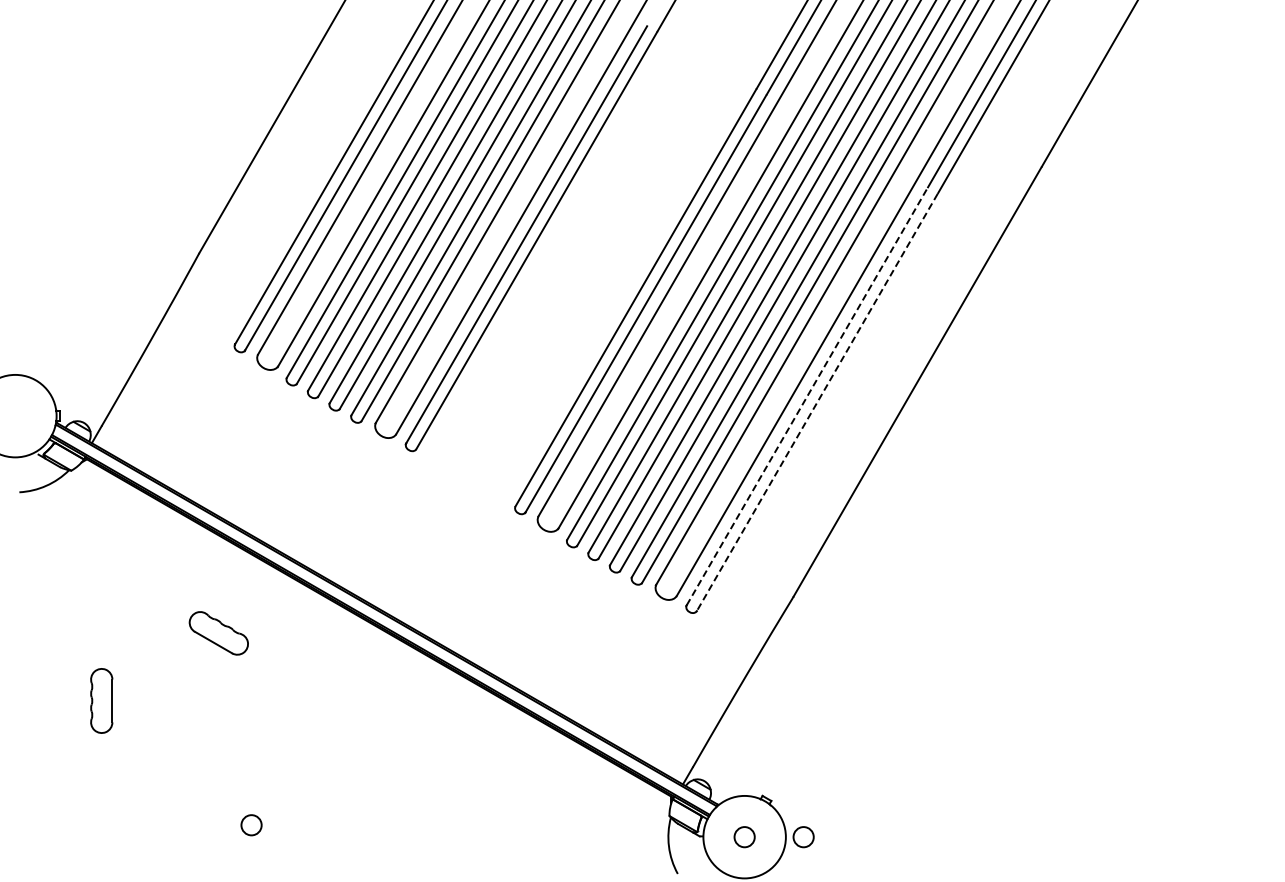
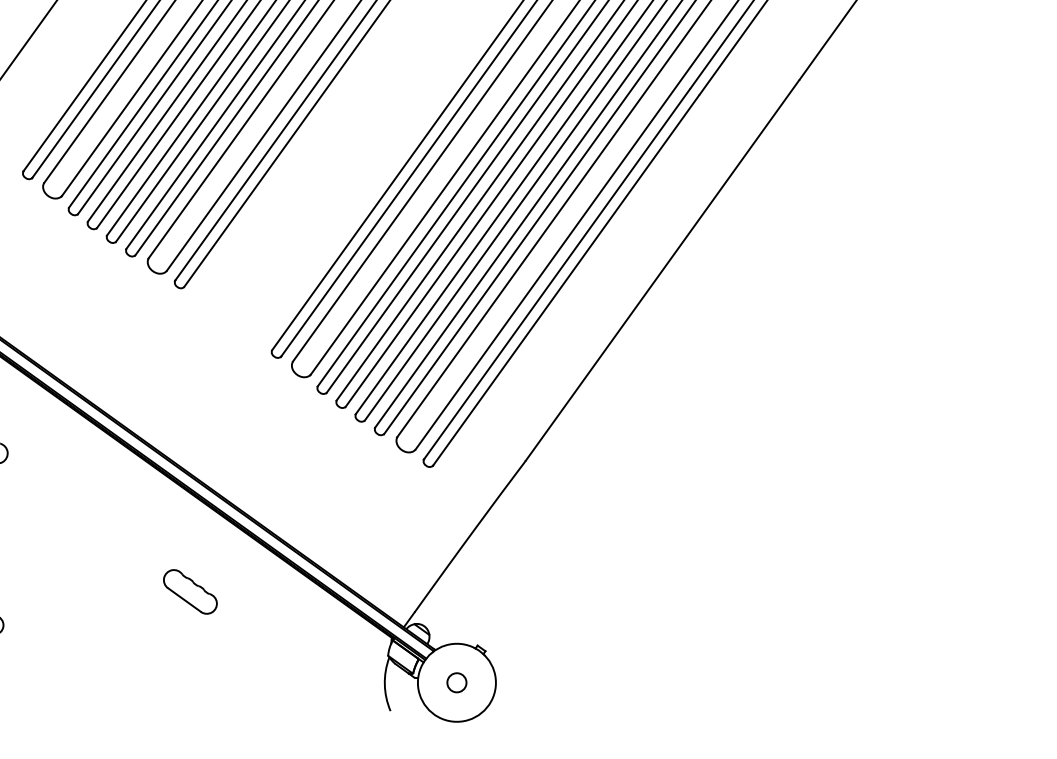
line: (807, 396) -> (557, 273), dashed -> solid
line: (817, 402) -> (566, 280), dashed -> solid
part: (454, 769) -> (190, 591), added
circle: (803, 837) -> (512, 688), removed

